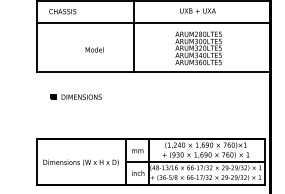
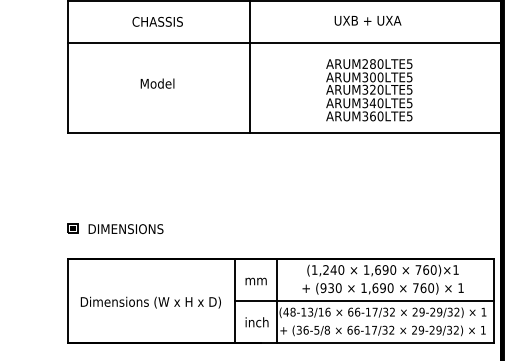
text: (62, 11) -> (157, 21), moved
text: (94, 49) -> (157, 82), moved
part: (75, 96) -> (114, 227), moved

